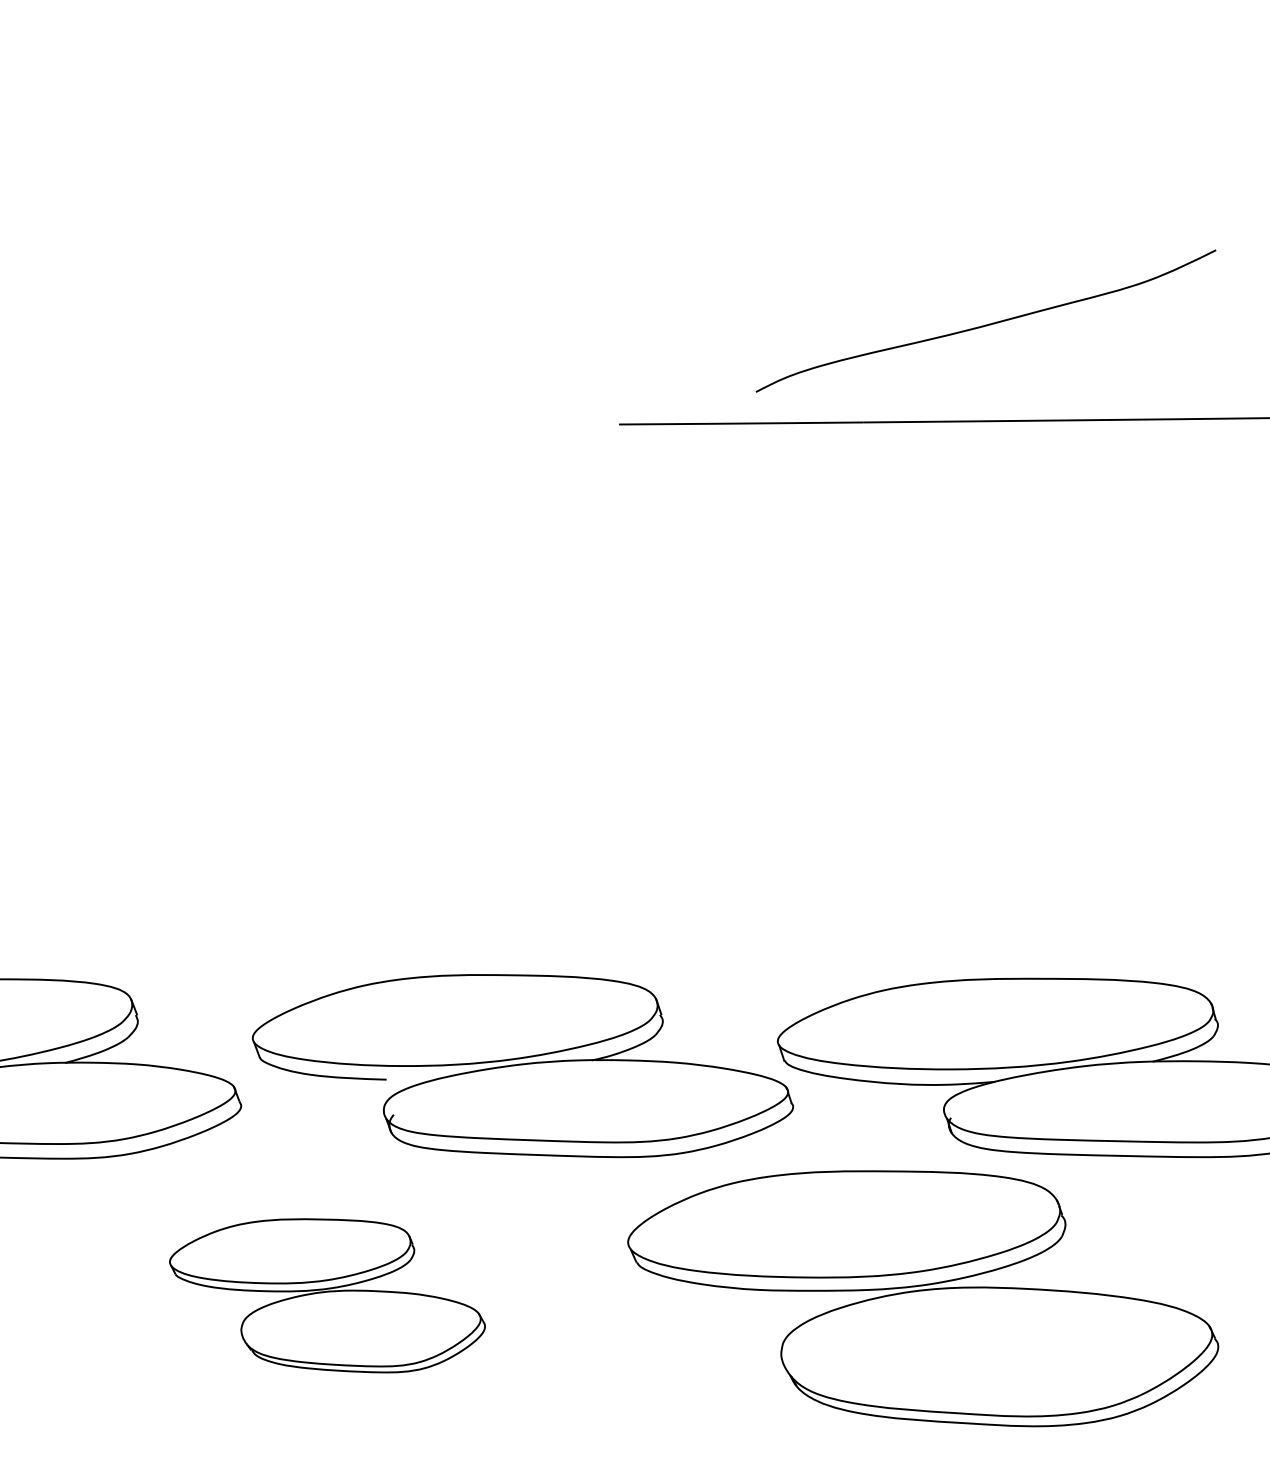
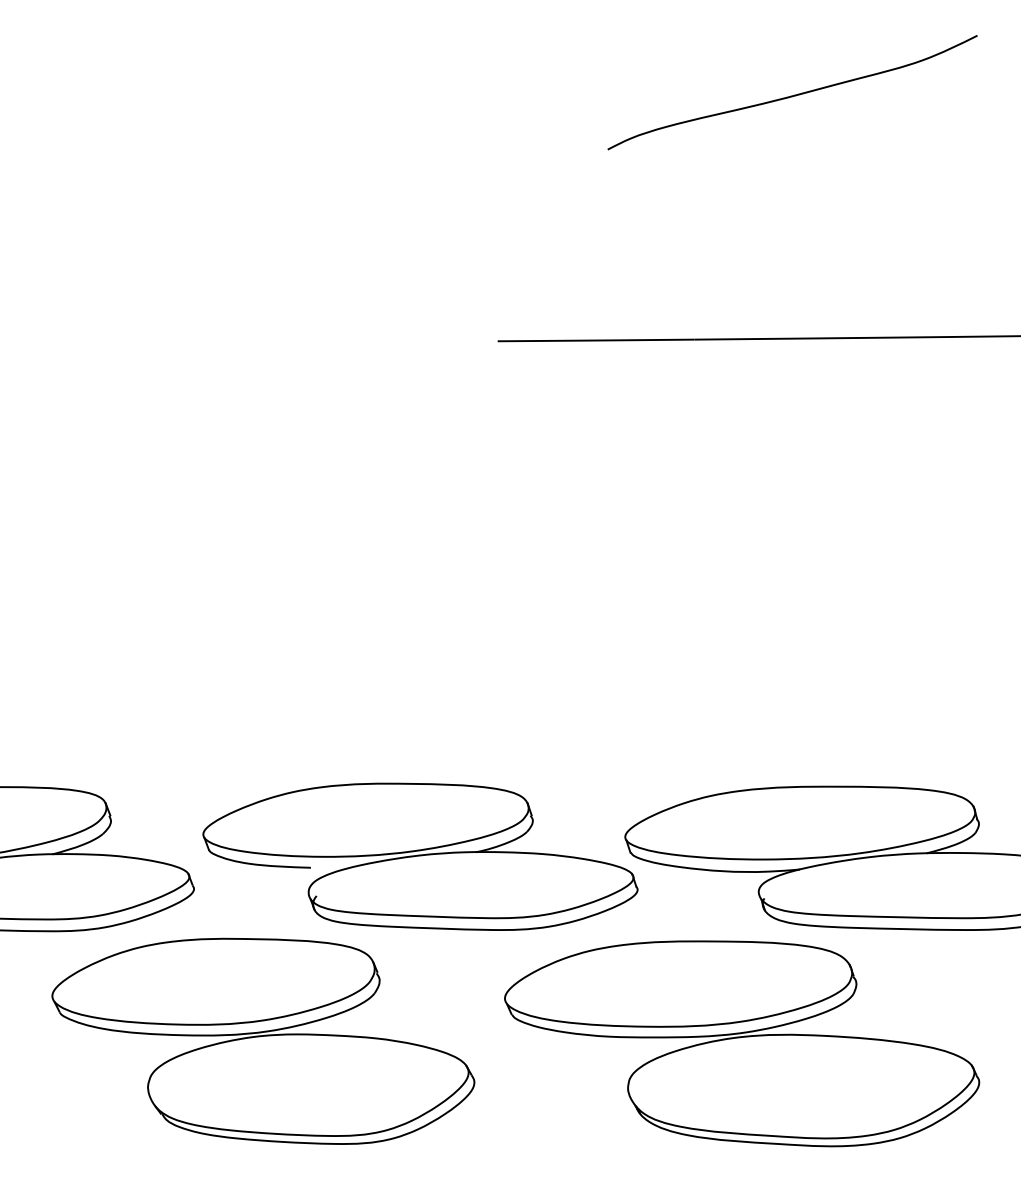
curve: (985, 324) -> (792, 95), moved
part: (327, 1295) -> (263, 1041), size x1.67

